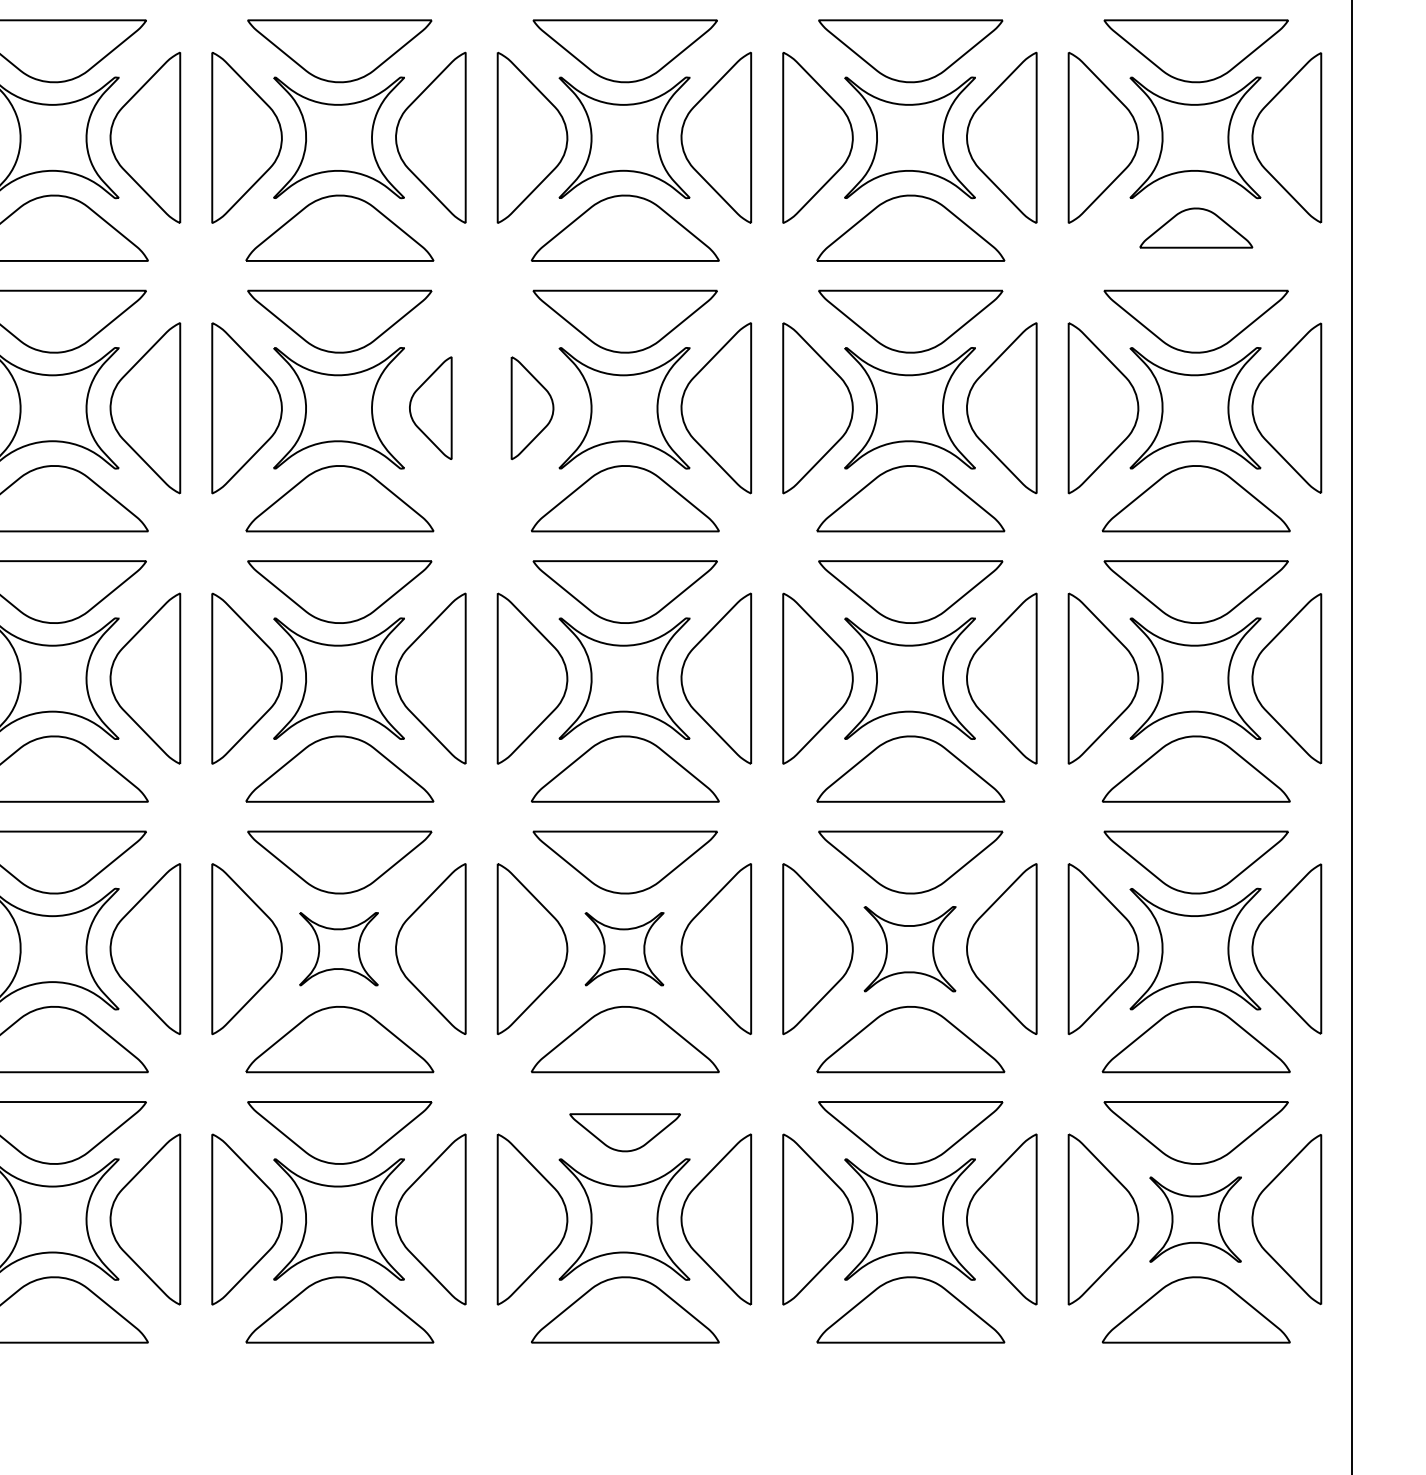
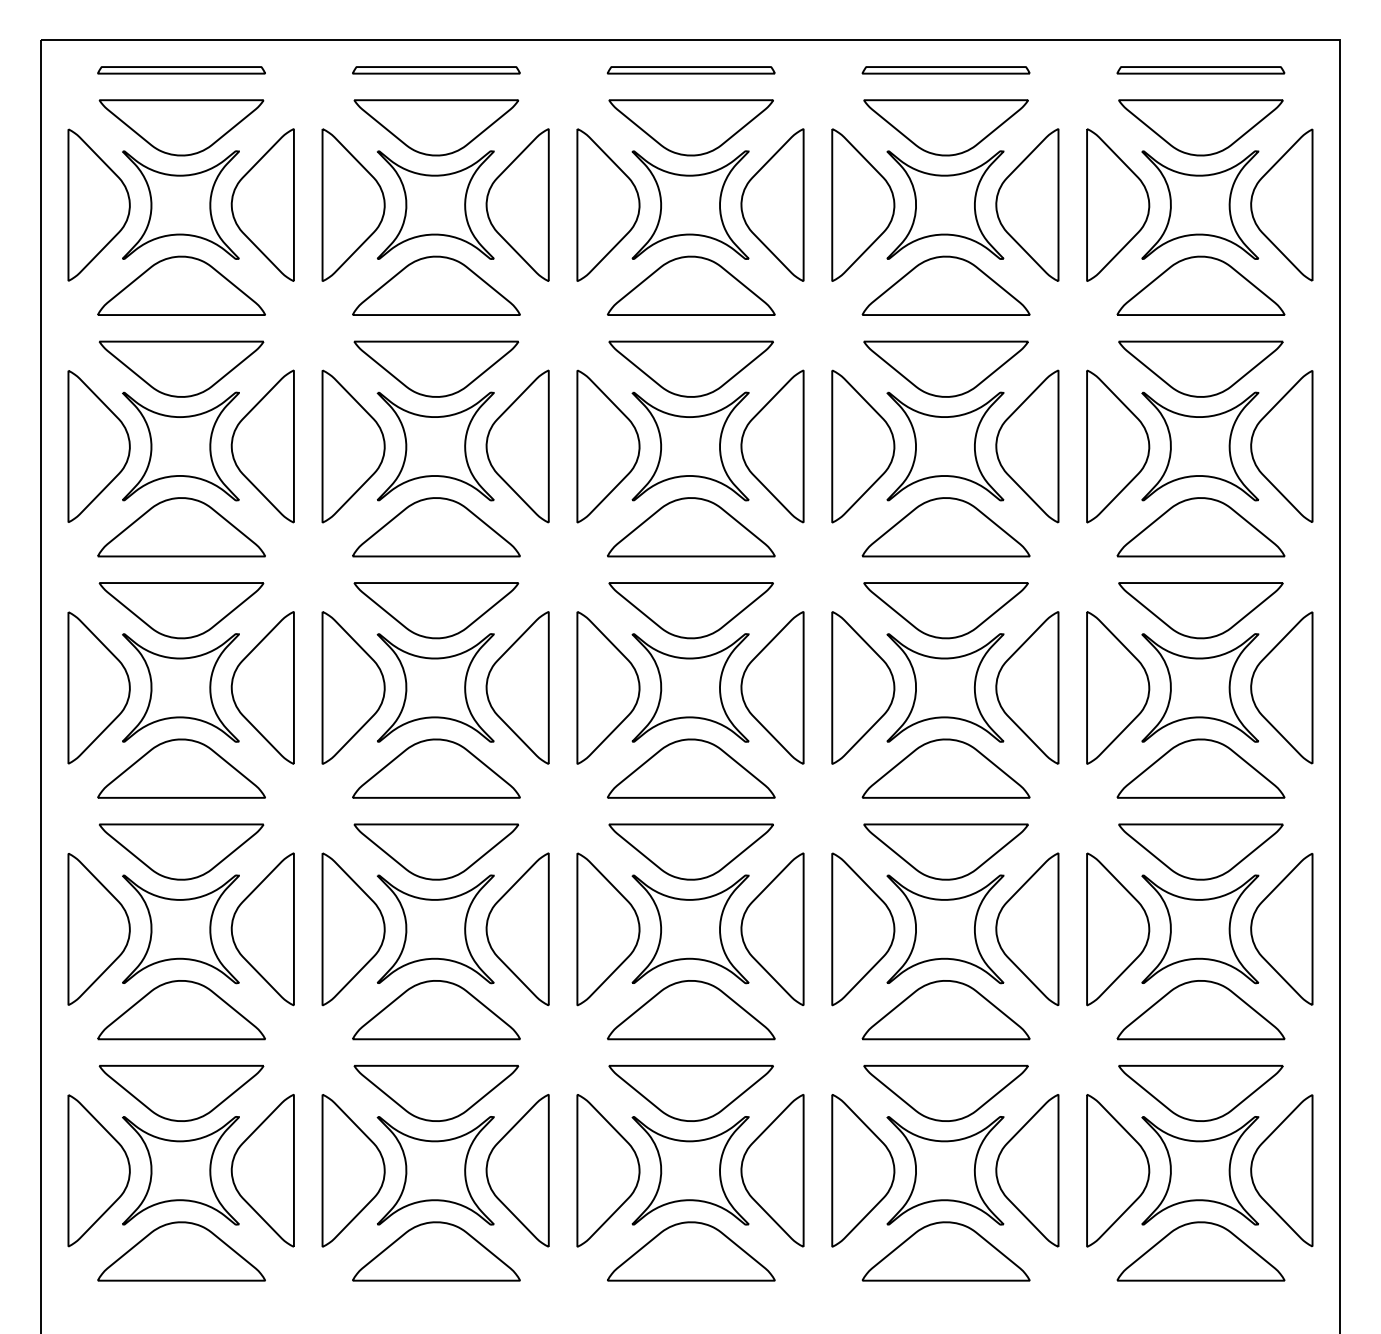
part: (1195, 227) -> (1200, 285), size x1.67
part: (430, 408) -> (517, 446), size x1.67
part: (532, 408) -> (608, 446), size x1.67
part: (338, 949) -> (435, 929), size x1.67
part: (624, 949) -> (690, 929), size x1.67
part: (910, 949) -> (945, 929), size x1.43
part: (624, 1131) -> (690, 1092), size x1.67
part: (1195, 1219) -> (1200, 1170), size x1.43

